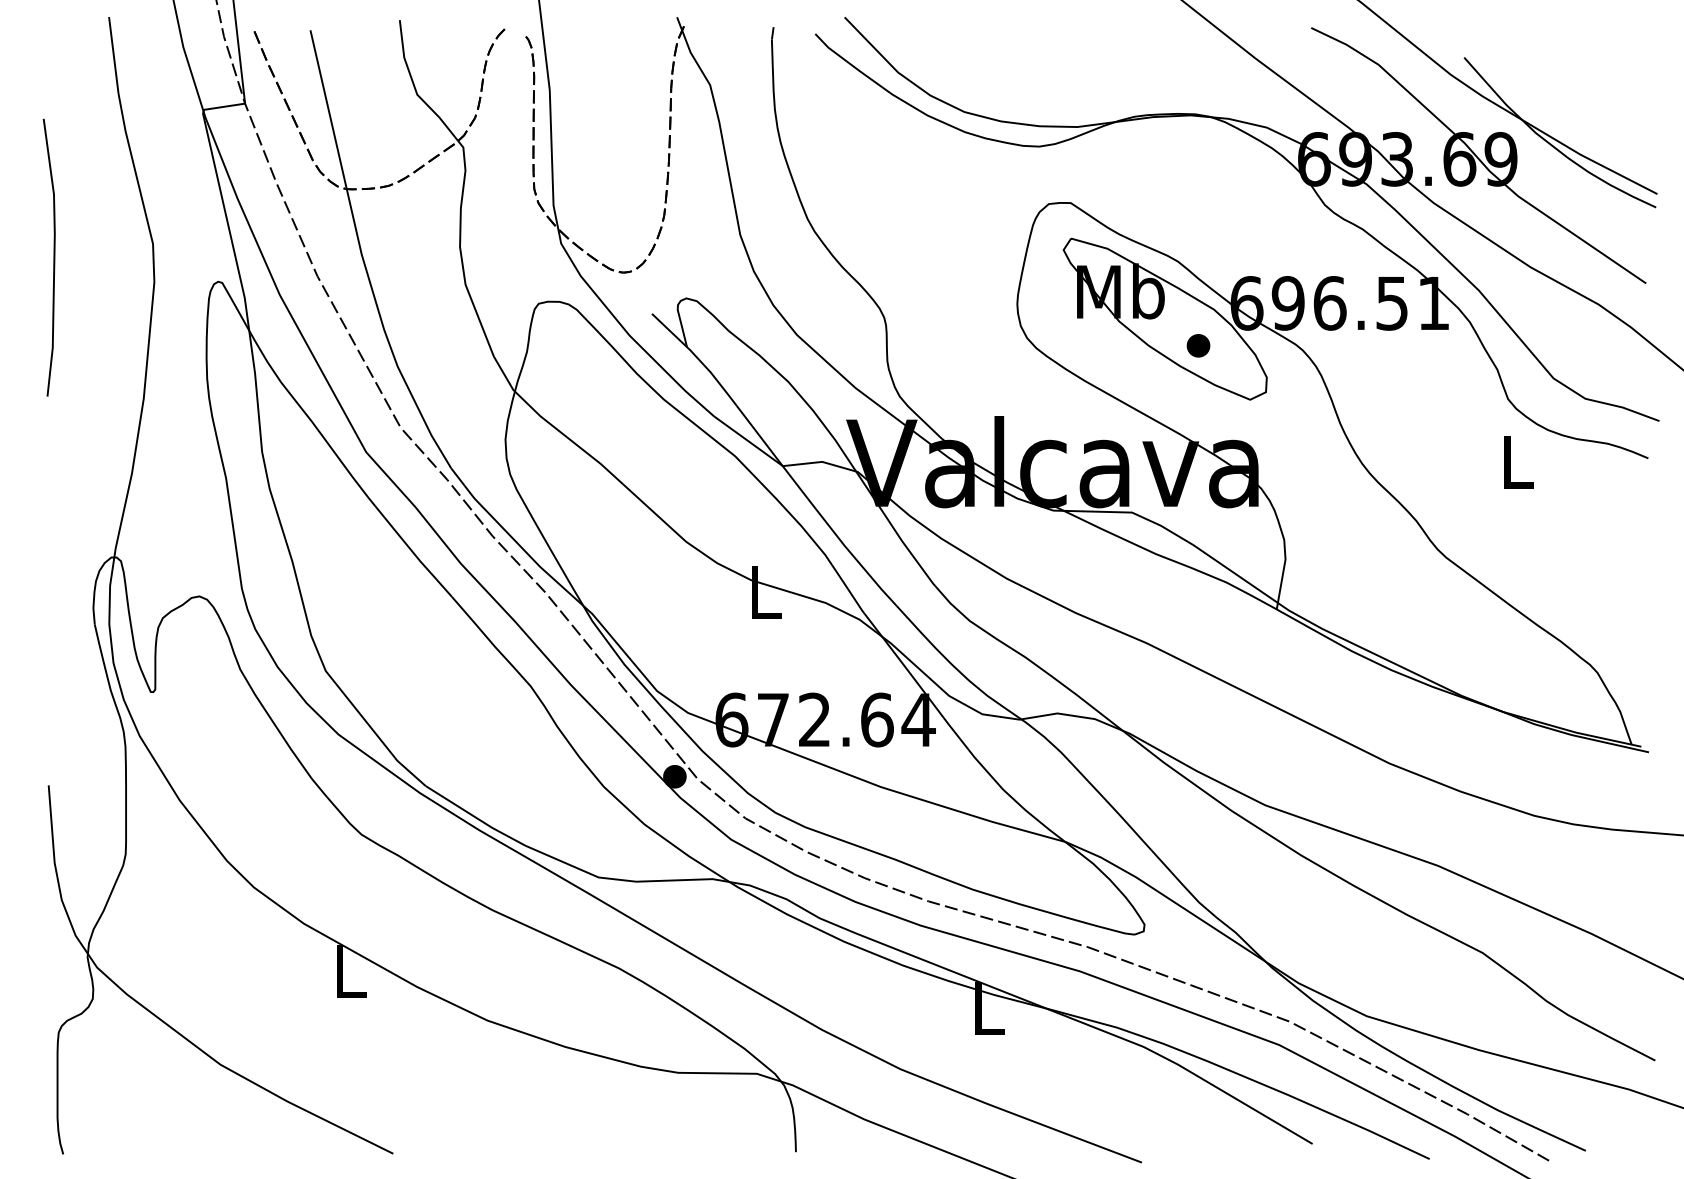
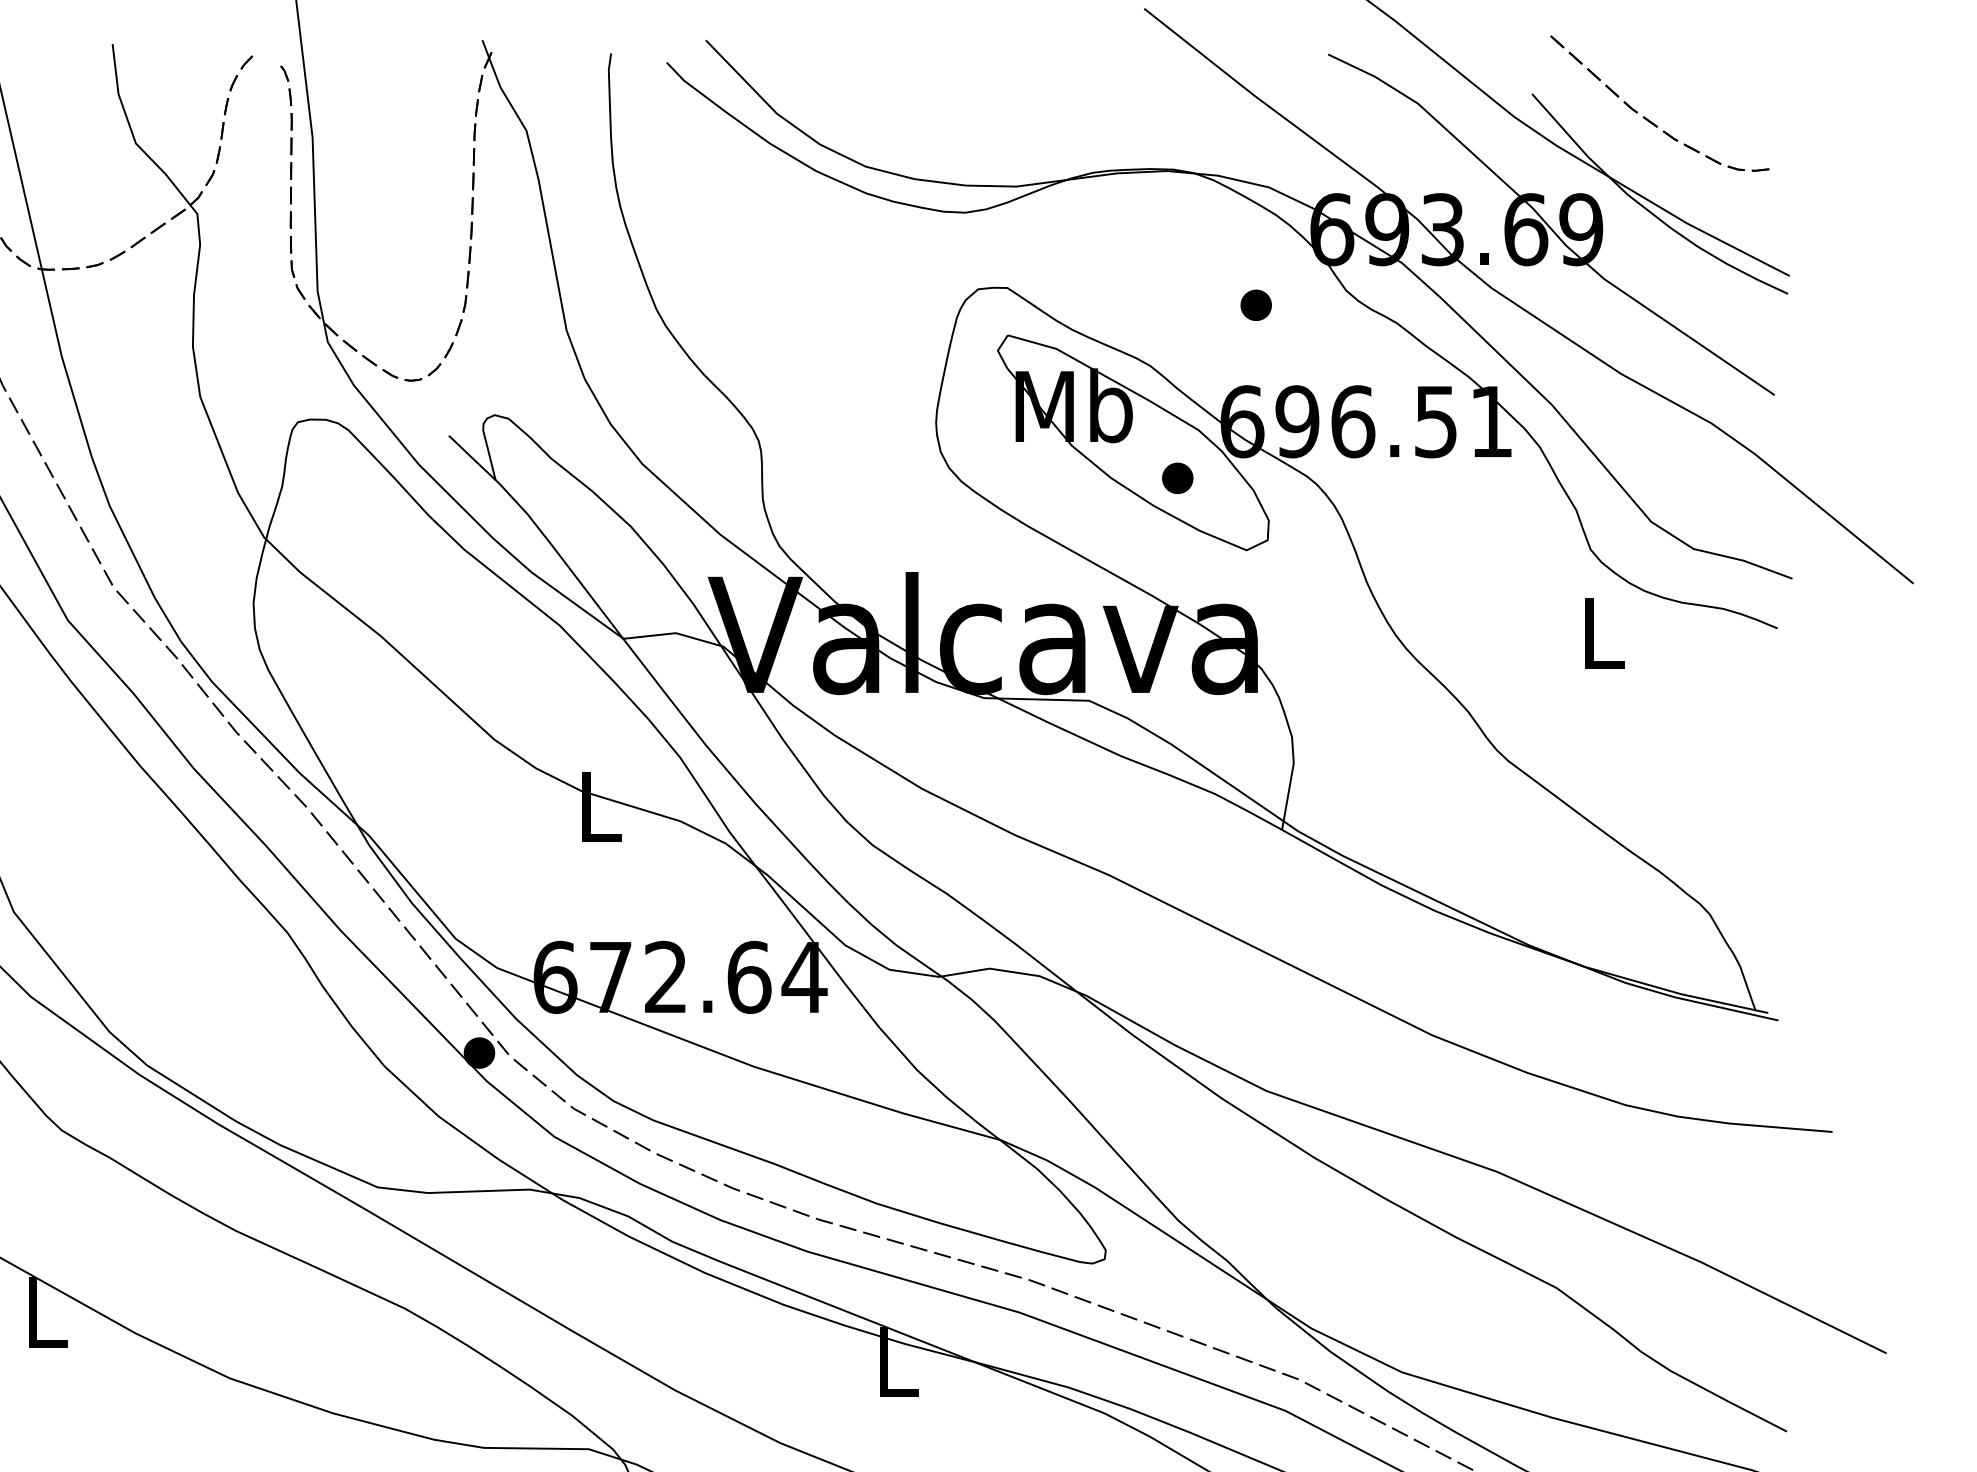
part: (1549, 74) -> (1645, 116), added
part: (1257, 215) -> (1256, 304), added

